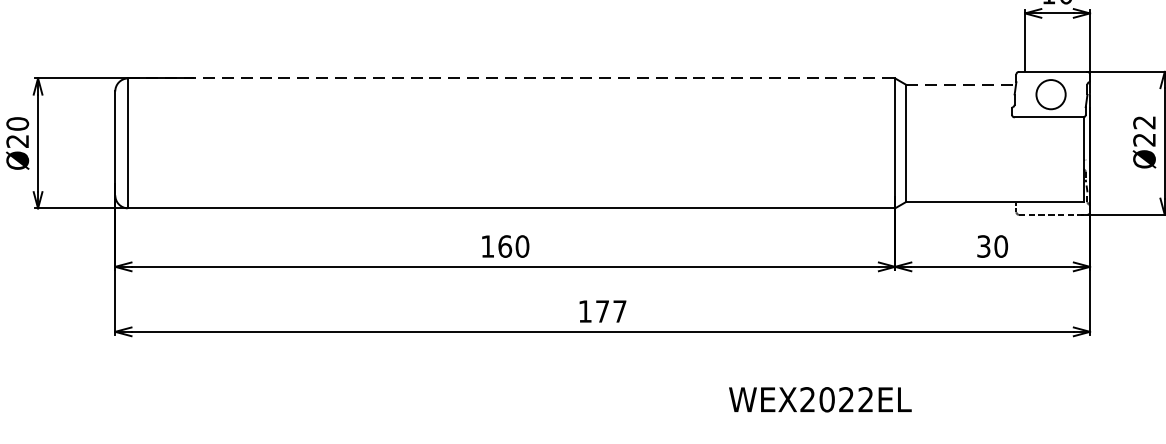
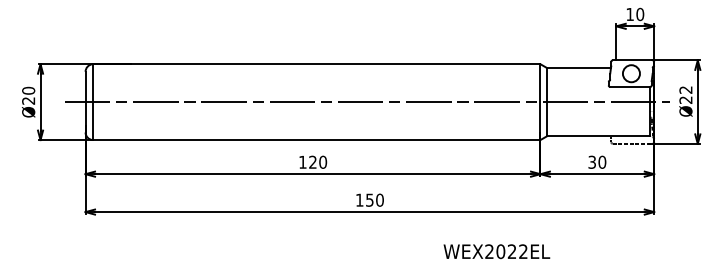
line: (511, 78) -> (316, 64), dashed -> solid
line: (961, 85) -> (579, 68), dashed -> solid
line: (598, 143) -> (367, 102), added
text: (504, 245) -> (312, 161), 160 -> 120
text: (610, 310) -> (374, 199), 177 -> 150

